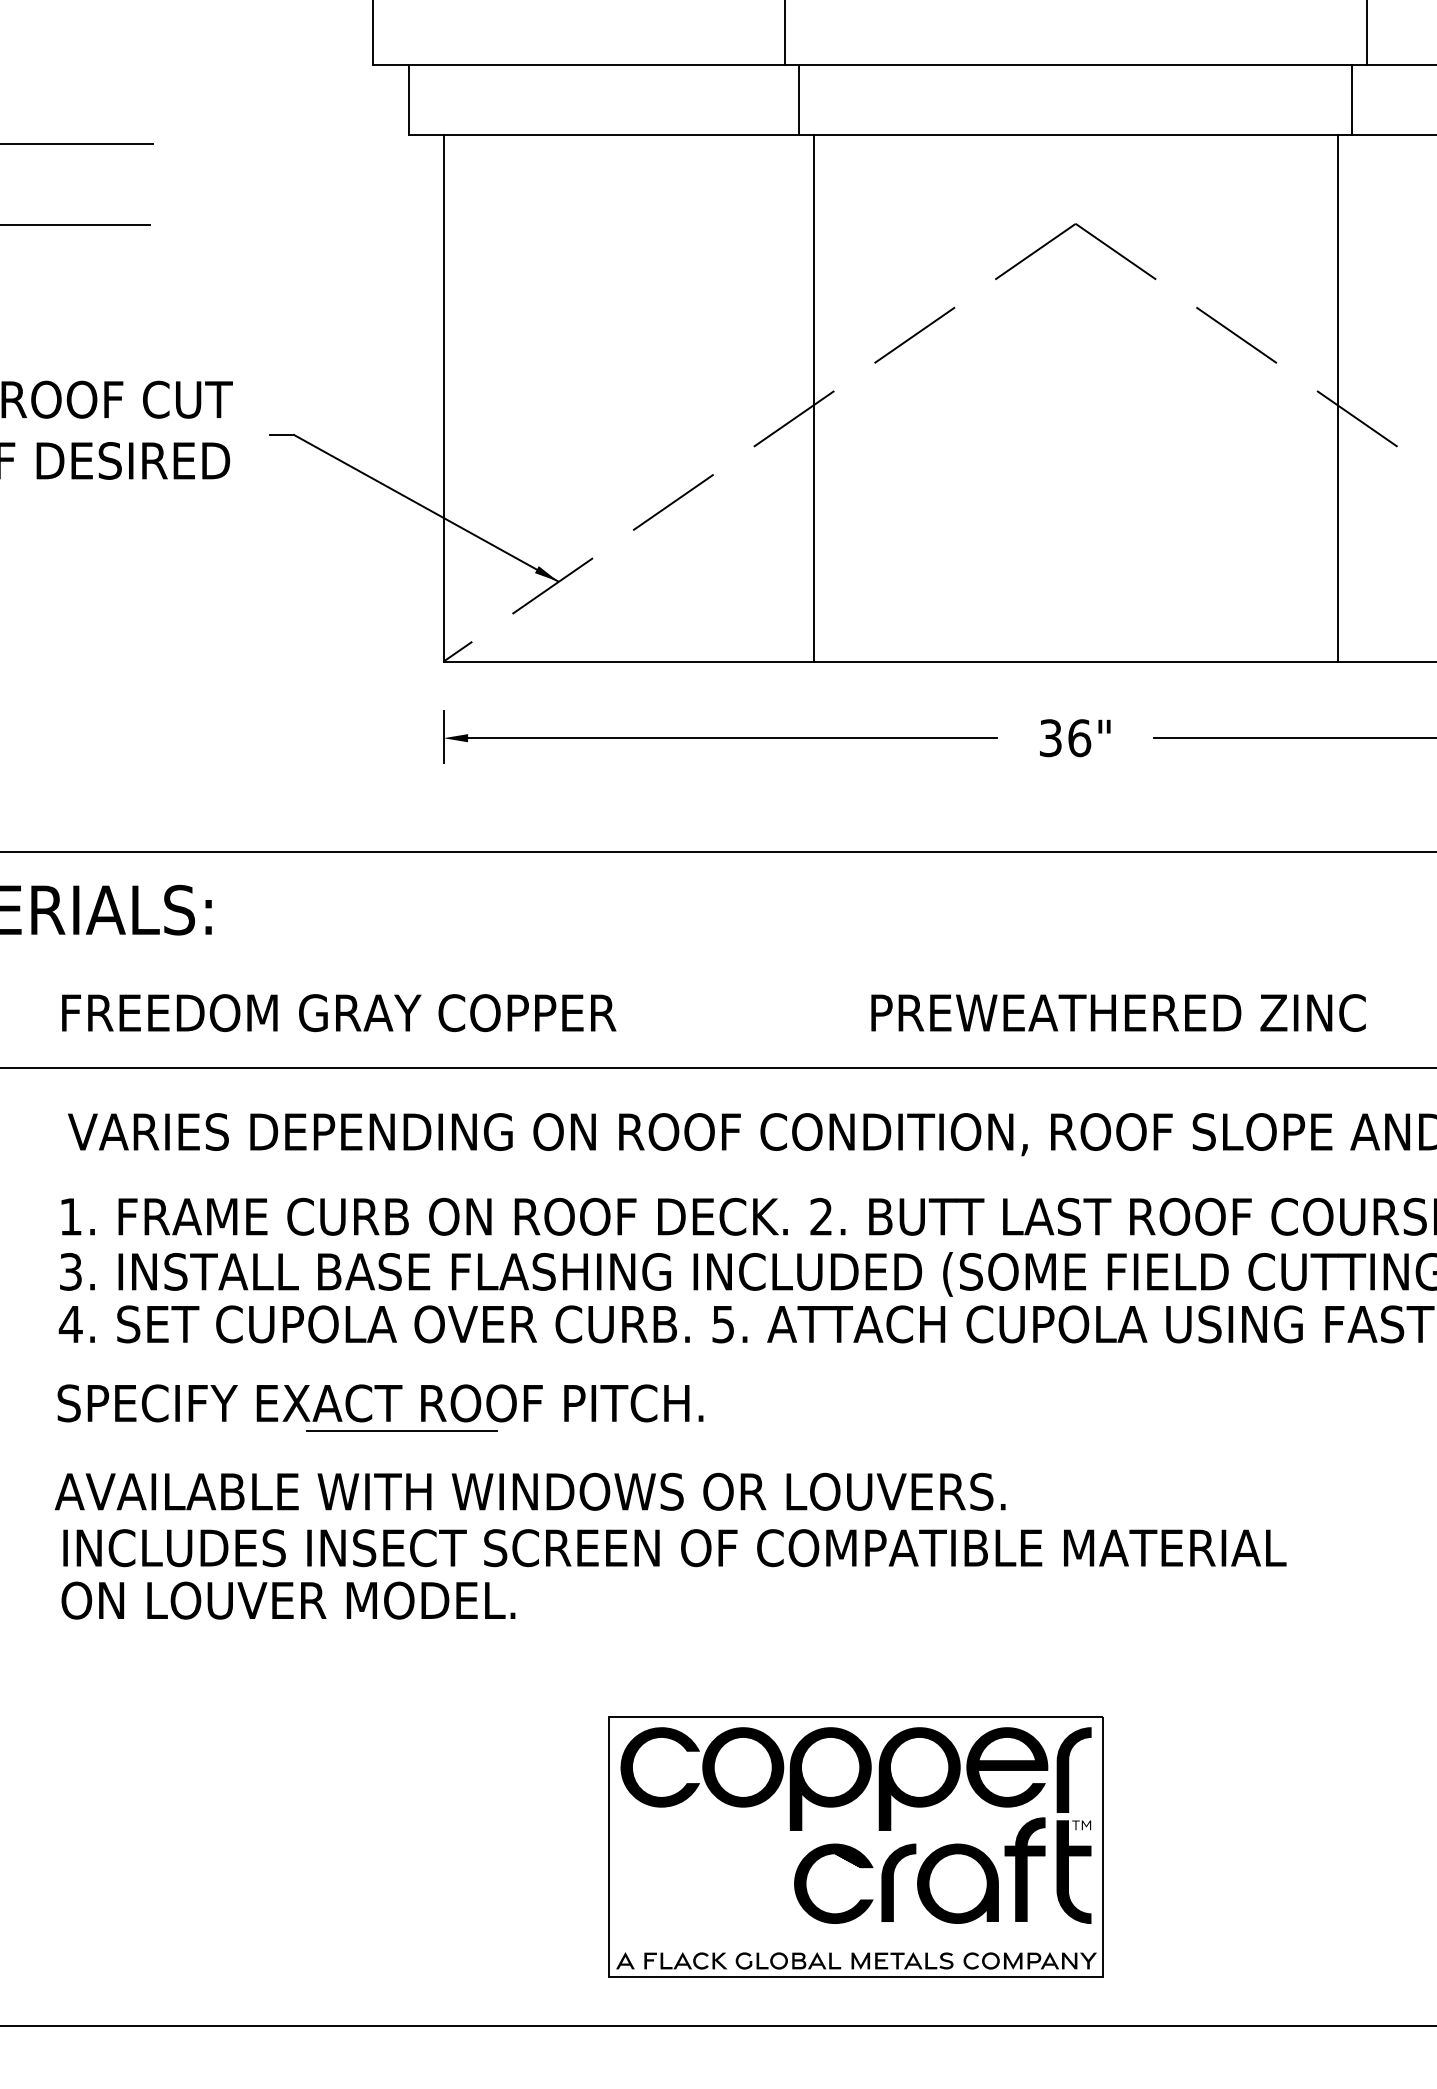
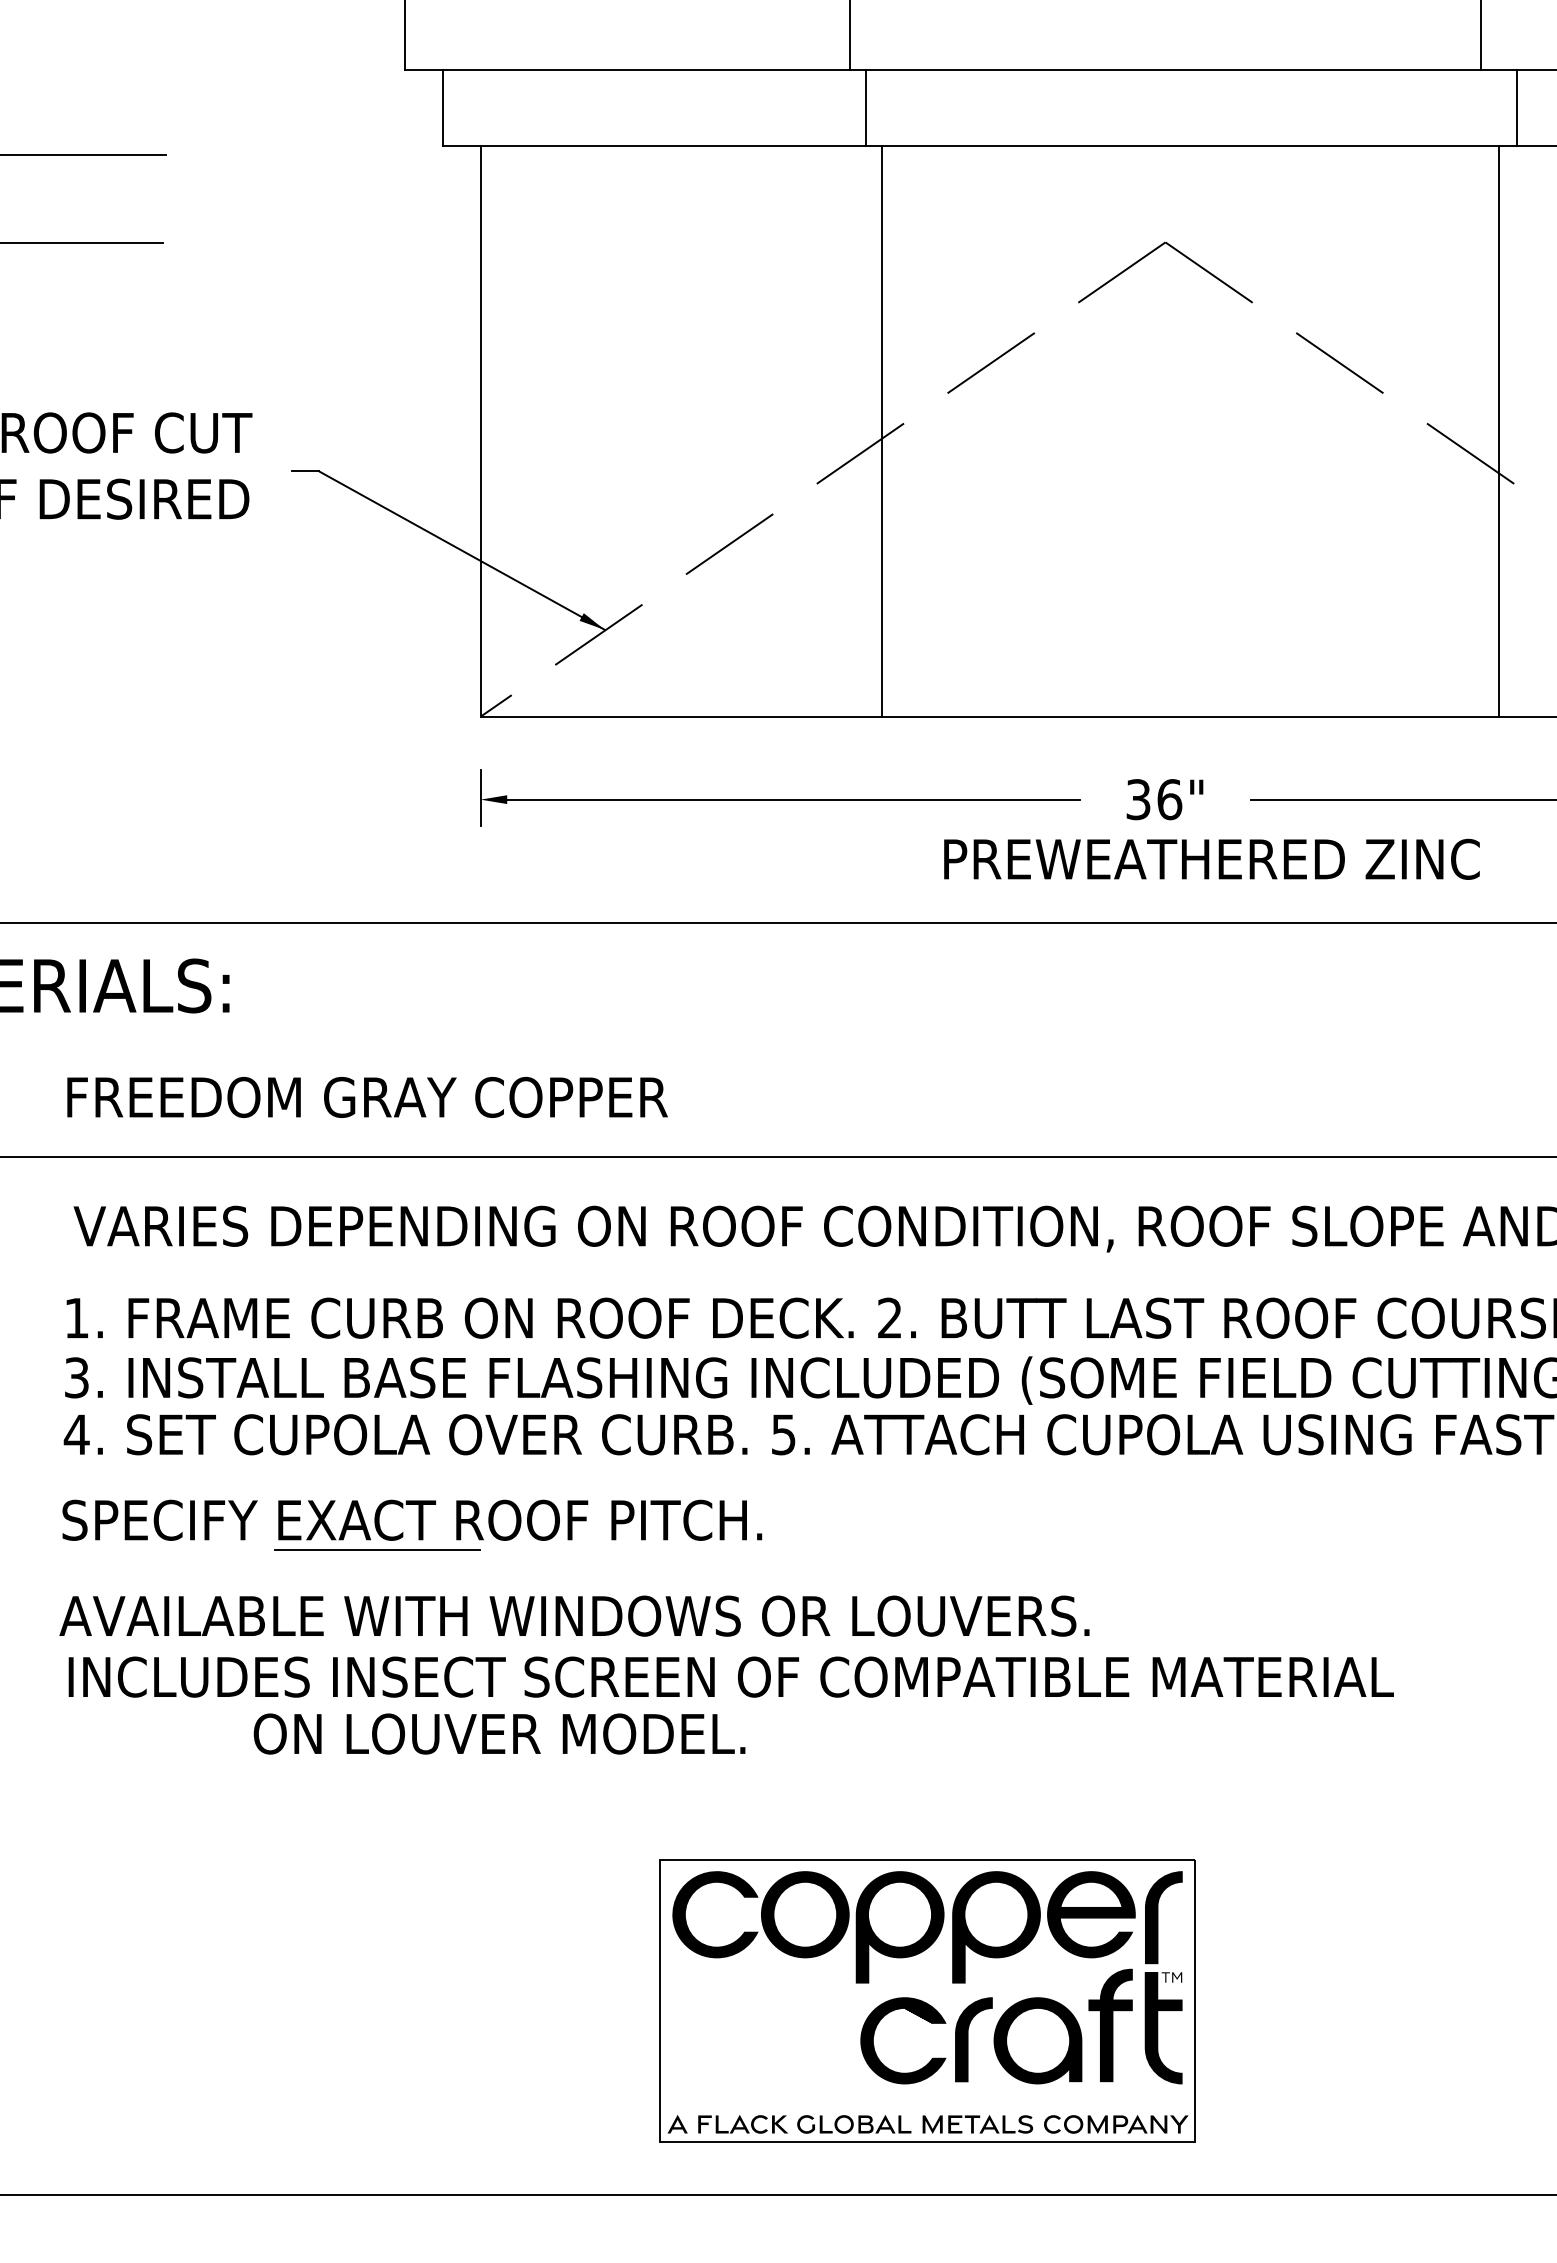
line: (1351, 99) -> (1516, 107), moved
line: (1337, 398) -> (1499, 431), moved
text: (1118, 1012) -> (1211, 858), moved
line: (401, 1430) -> (377, 1549), moved
text: (288, 1600) -> (499, 1733), moved

